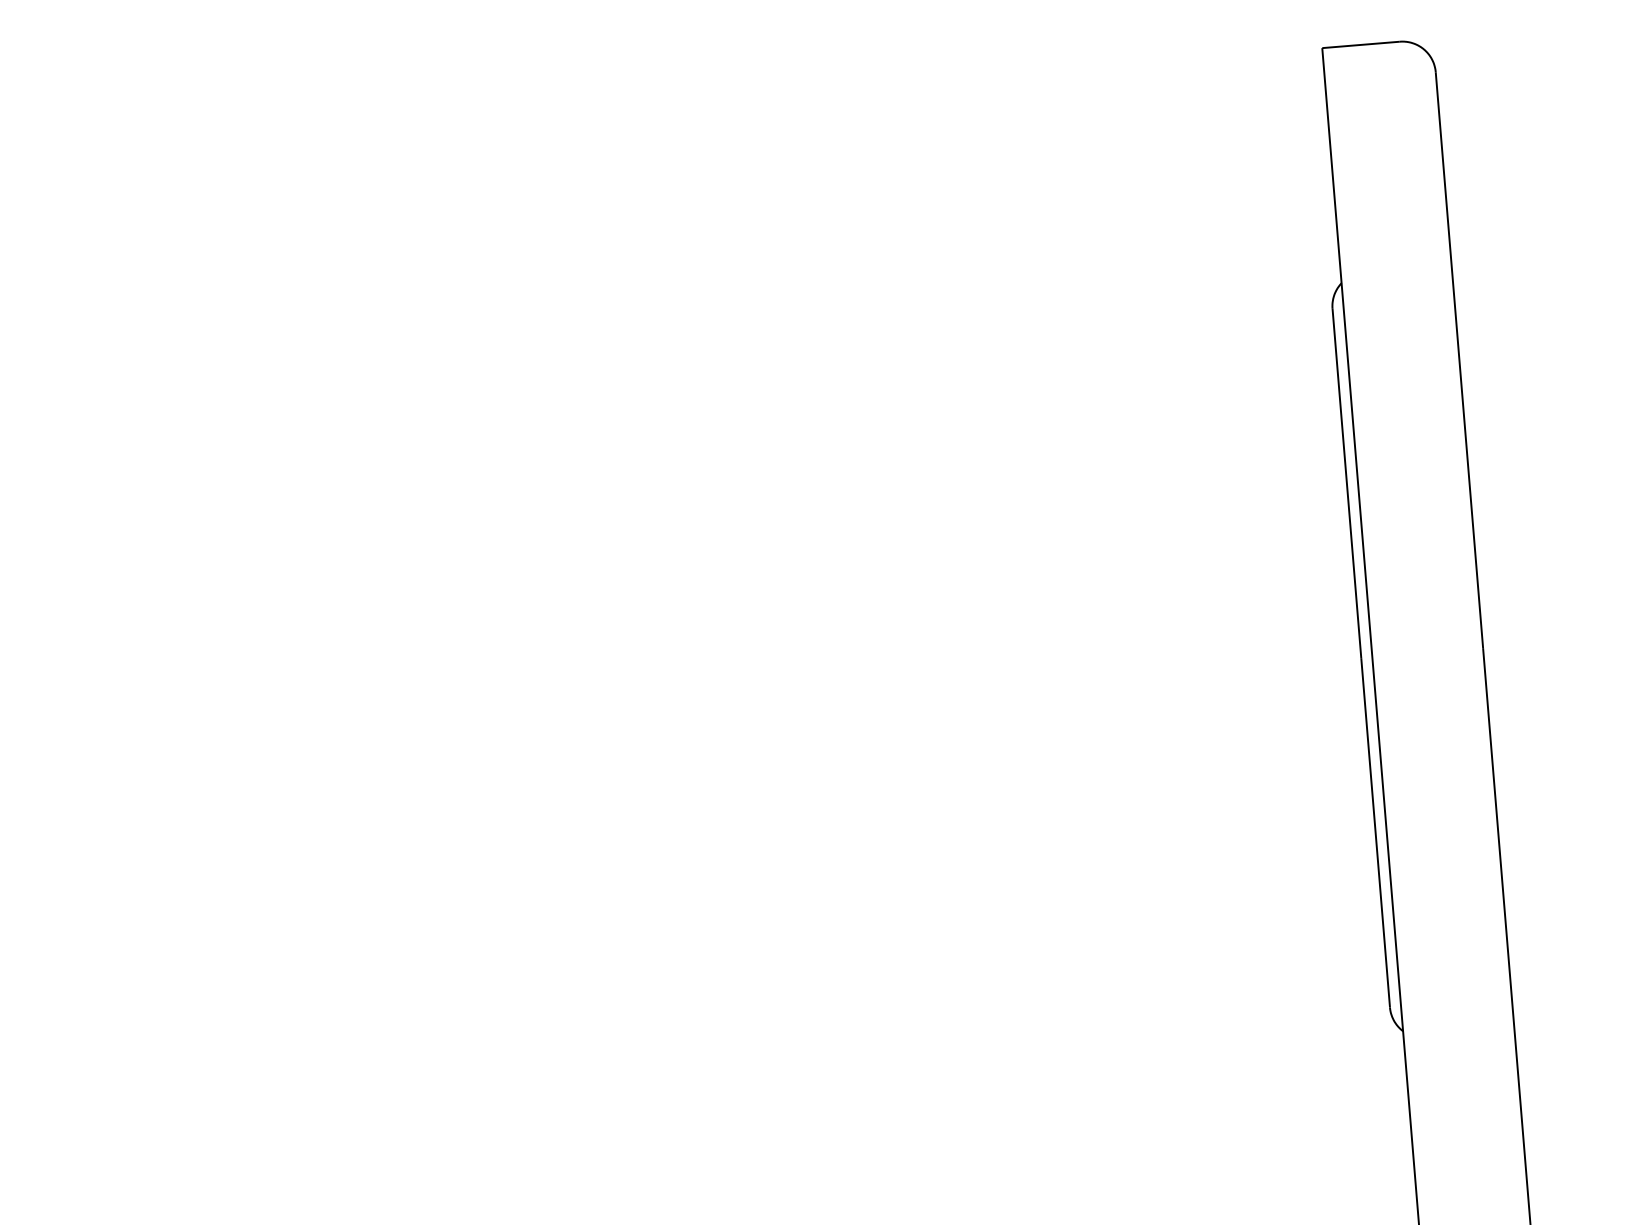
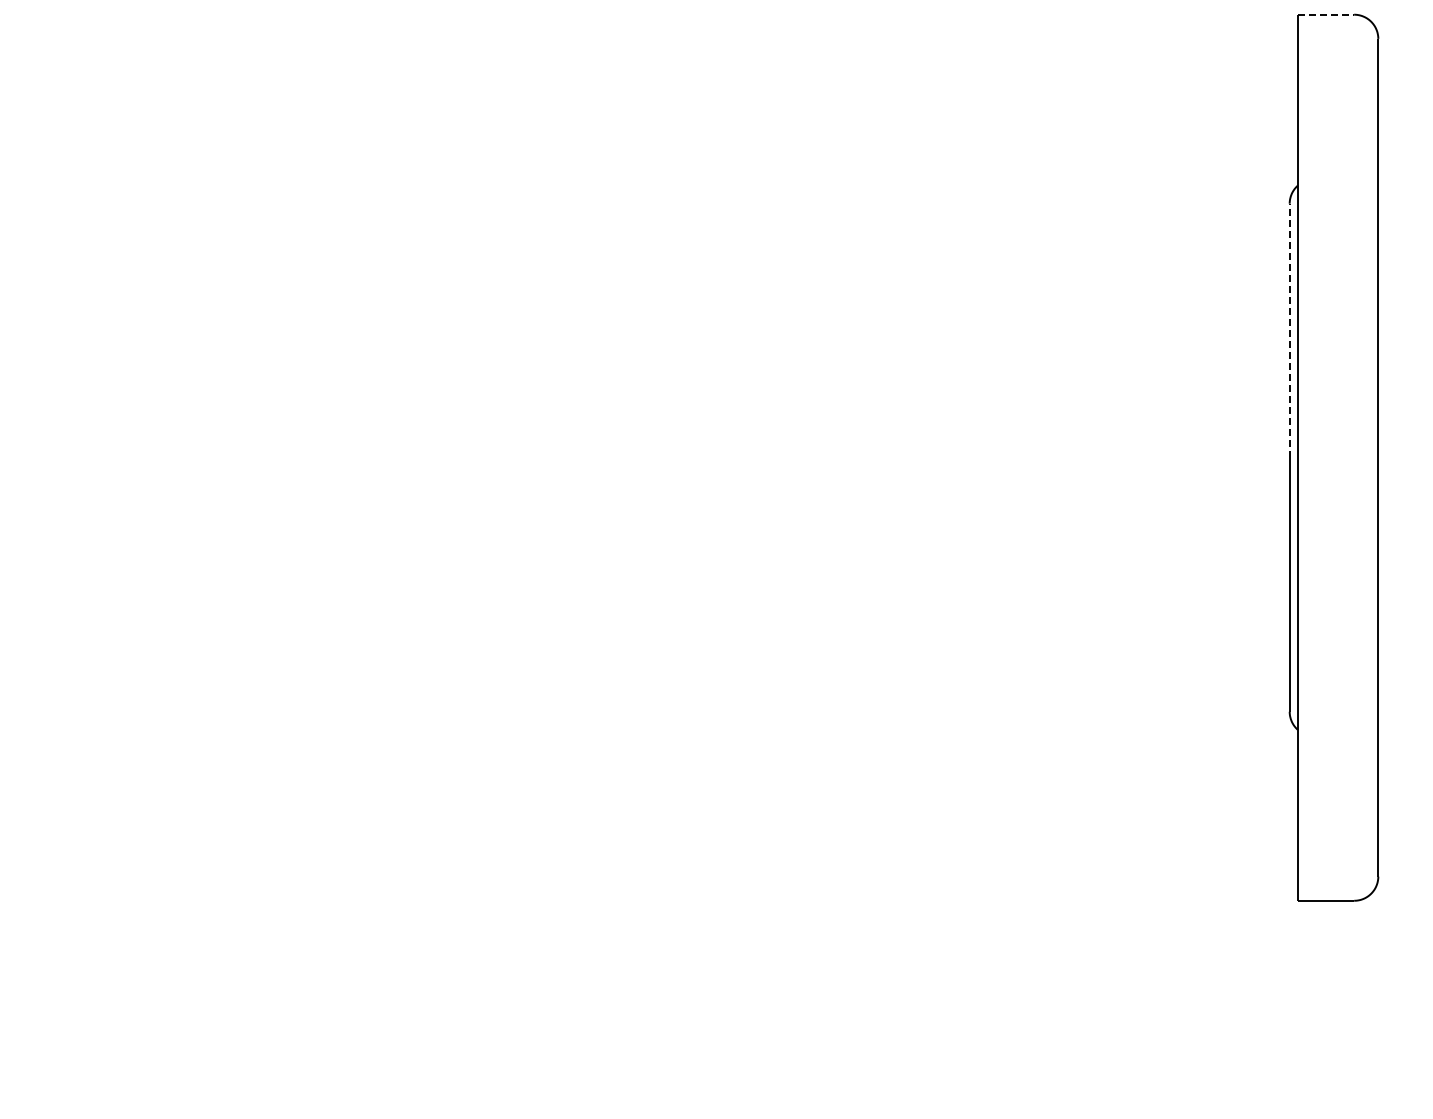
line: (1361, 44) -> (1326, 14), solid -> dashed
line: (1346, 483) -> (1289, 330), solid -> dashed

